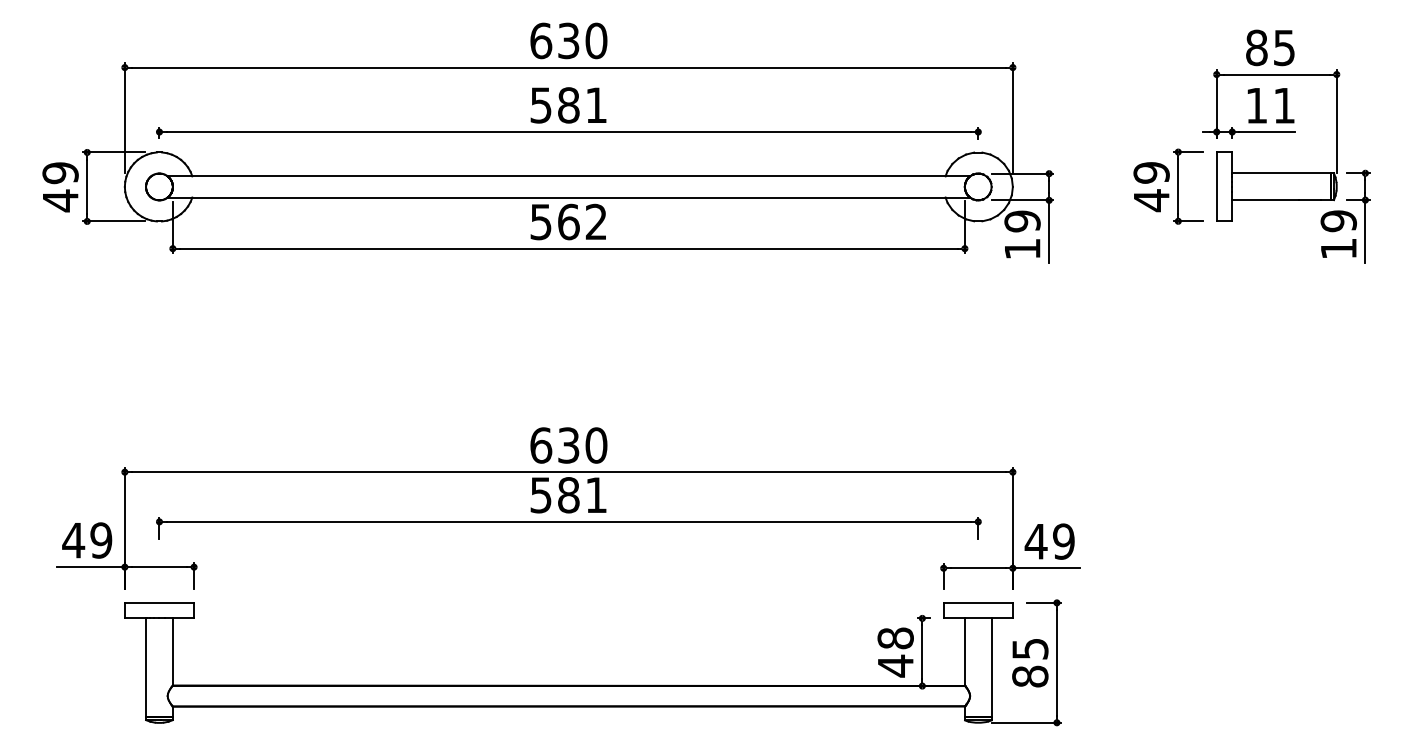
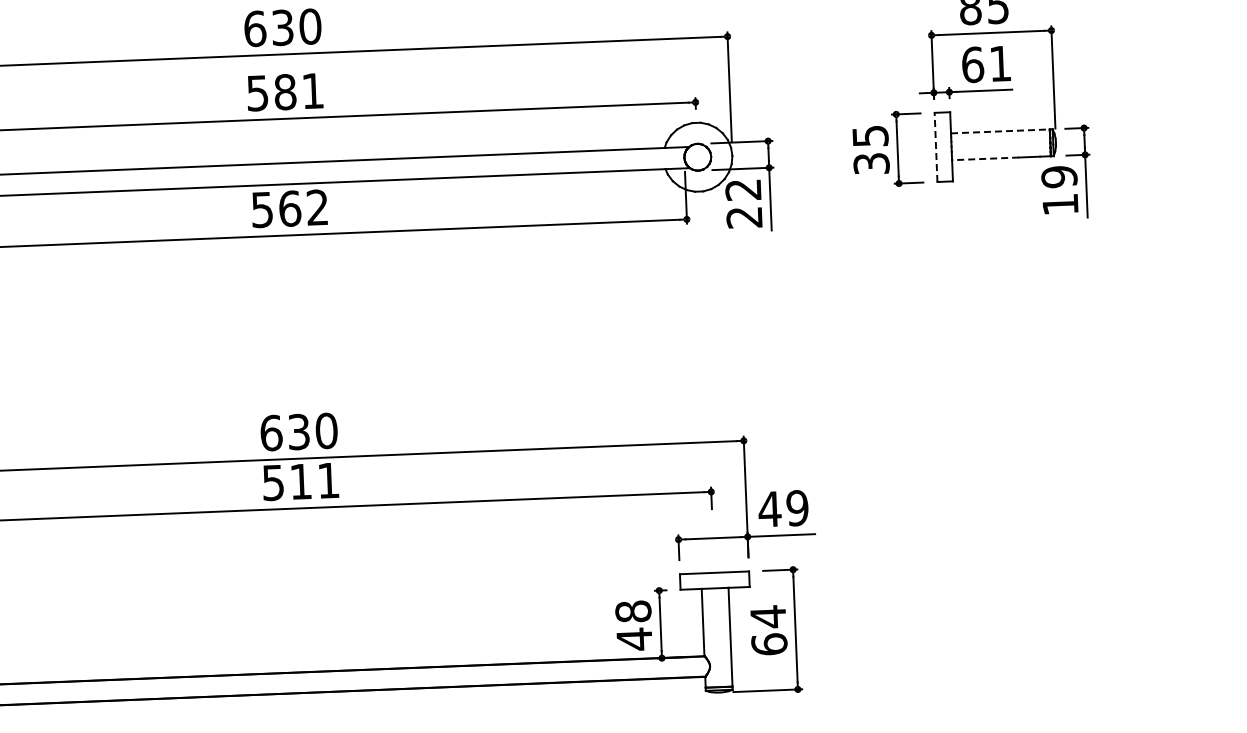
text: (1256, 105) -> (972, 64), 11 -> 61
line: (1282, 173) -> (1001, 131), solid -> dashed
line: (1216, 186) -> (935, 147), solid -> dashed
text: (1151, 187) -> (870, 150), 49 -> 35
line: (1265, 200) -> (985, 159), solid -> dashed
text: (1022, 234) -> (743, 202), 19 -> 22
text: (568, 495) -> (300, 481), 581 -> 511
text: (1030, 662) -> (769, 630), 85 -> 64

